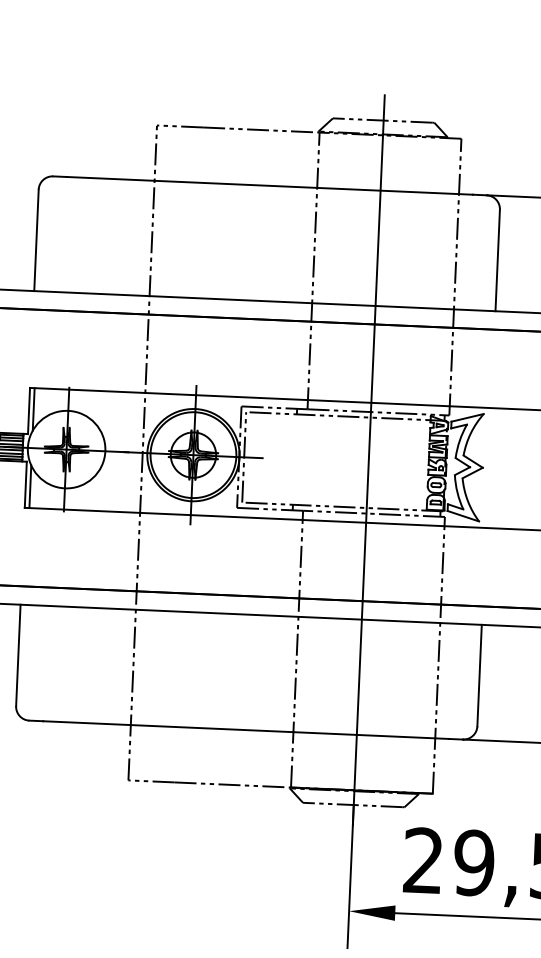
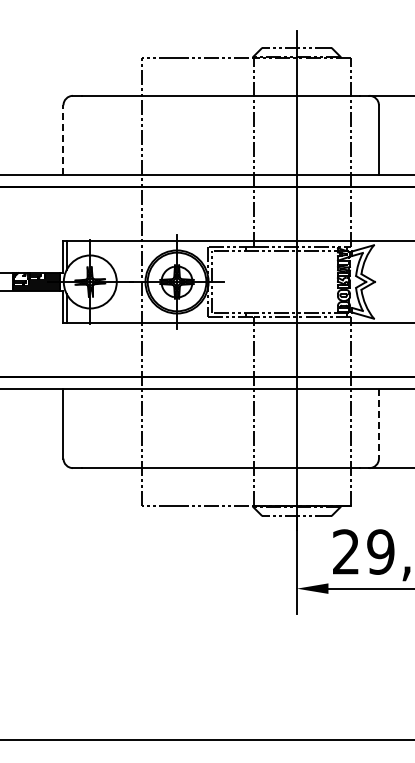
line: (36, 241) -> (63, 140), solid -> dashed
line: (478, 674) -> (378, 423), solid -> dashed

